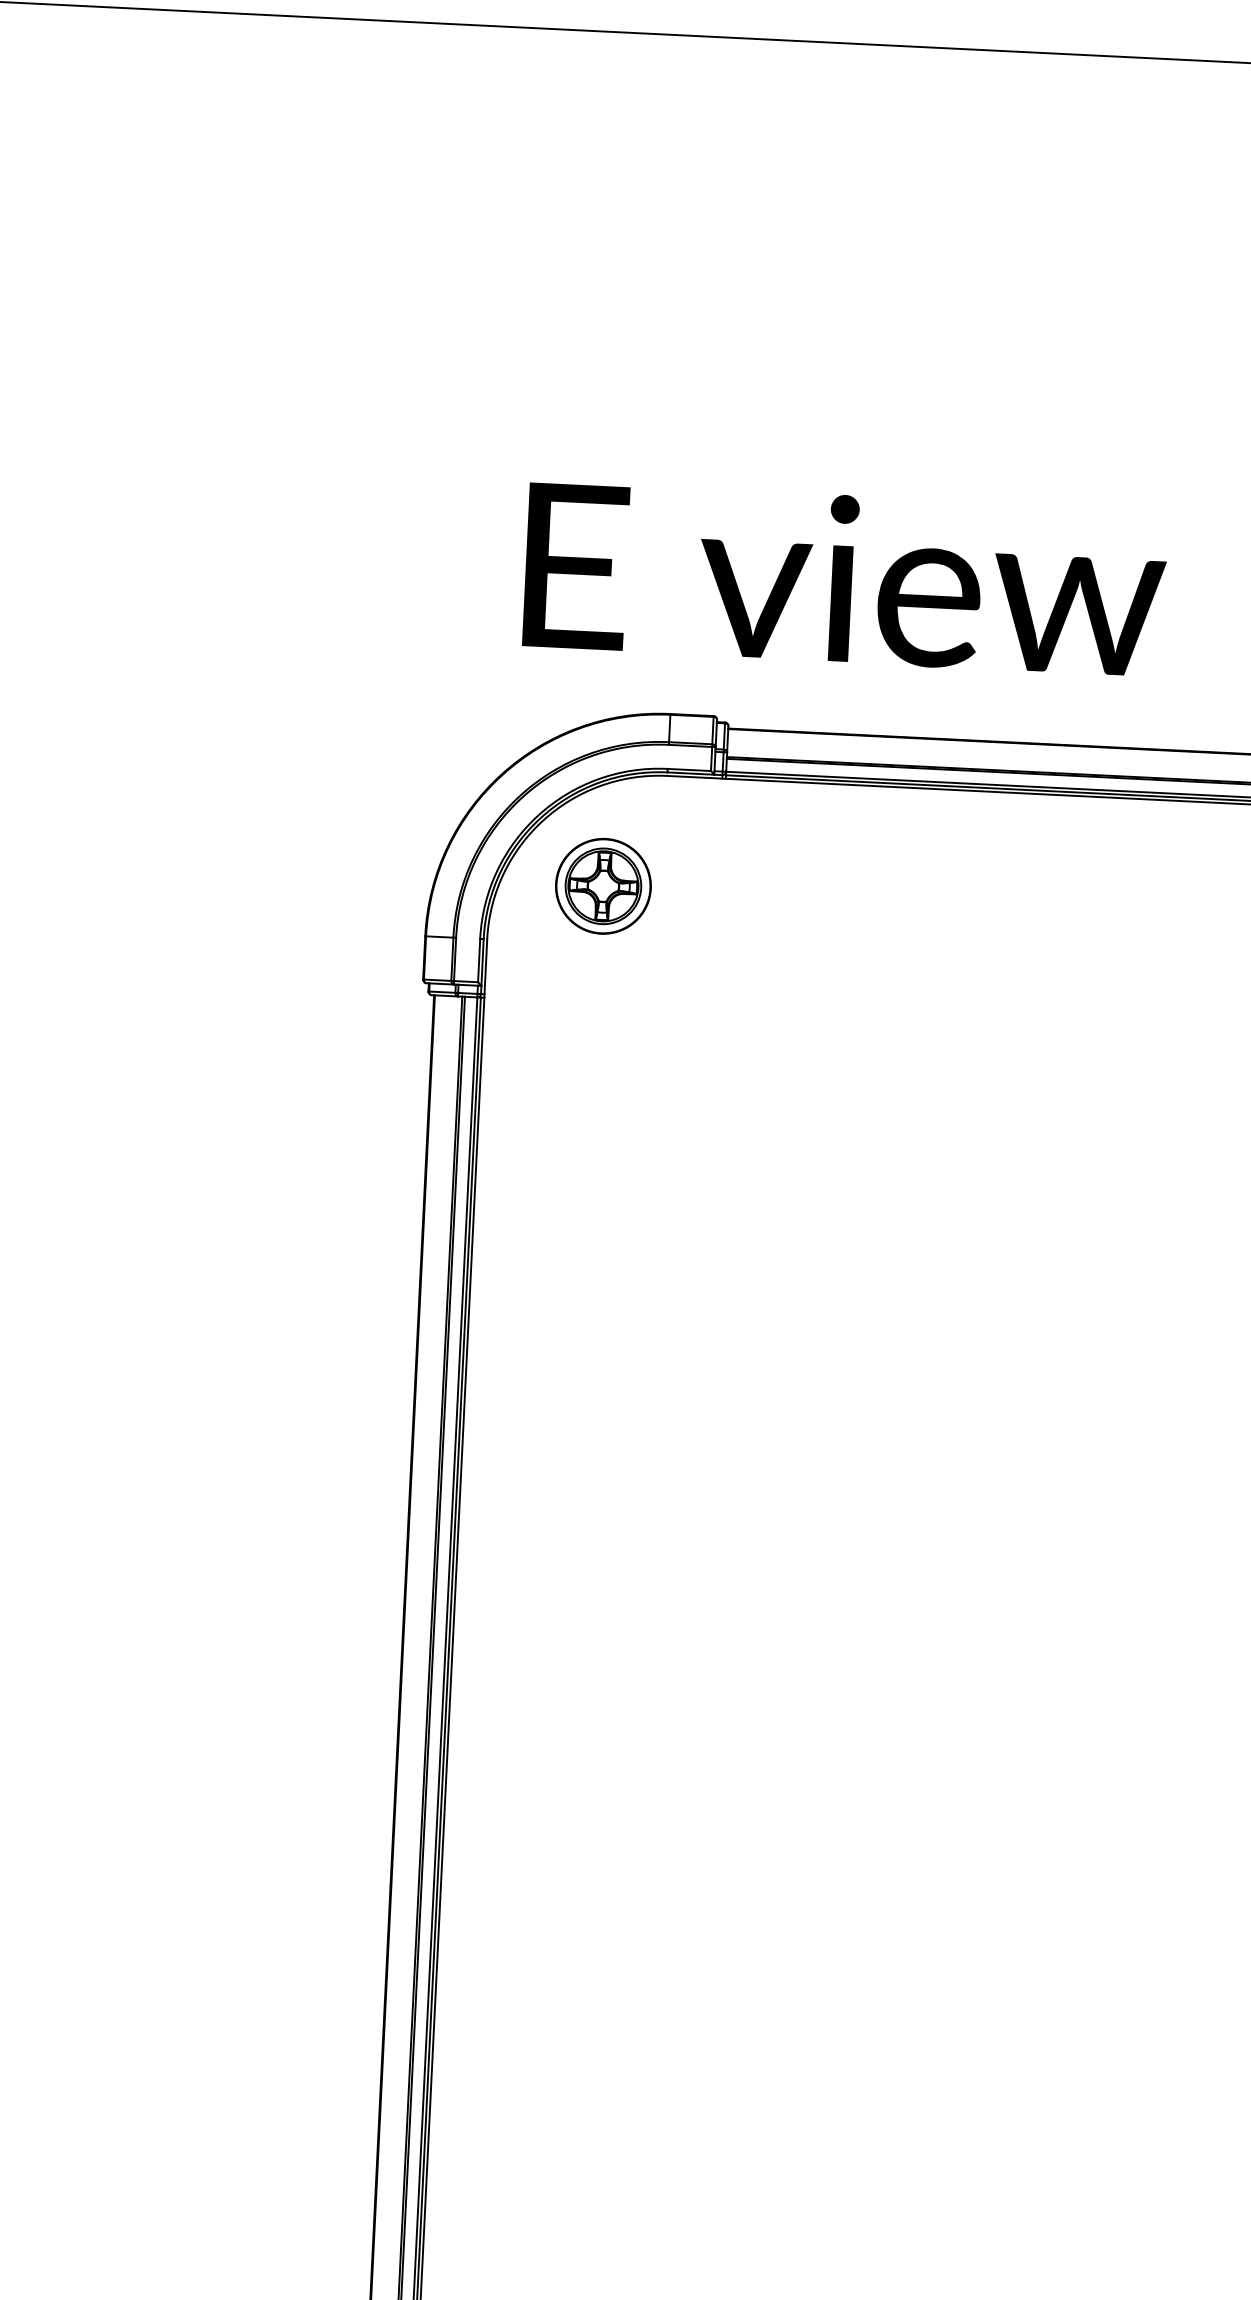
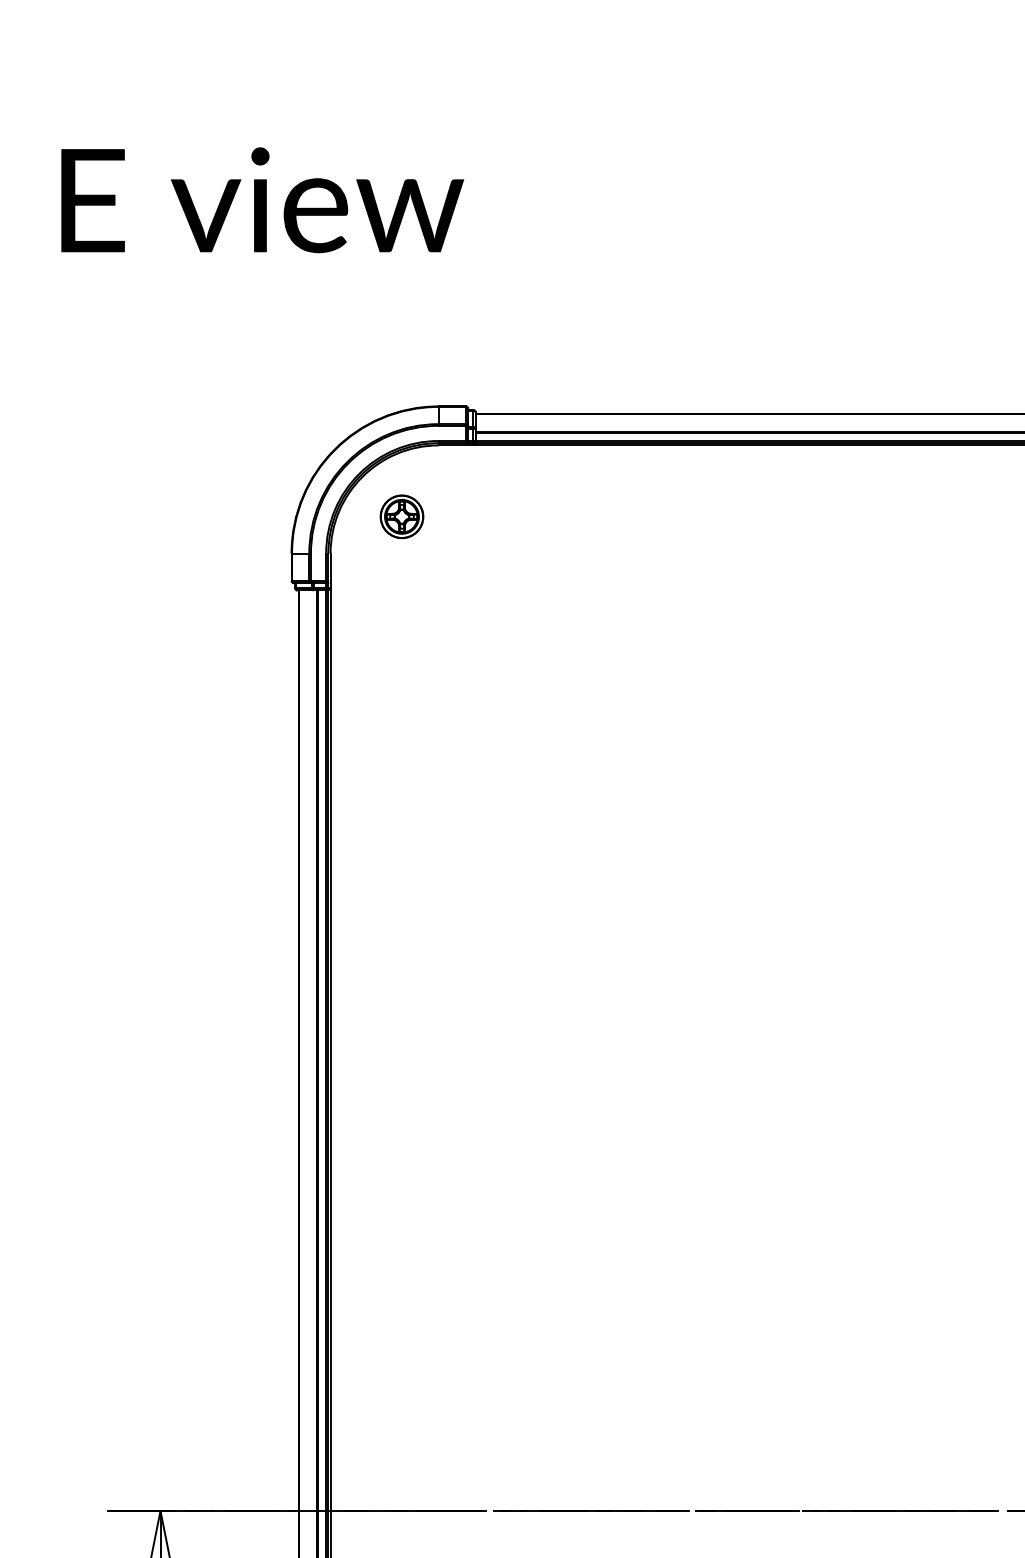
text: (845, 579) -> (262, 200), moved
part: (602, 885) -> (401, 516), size x0.71

